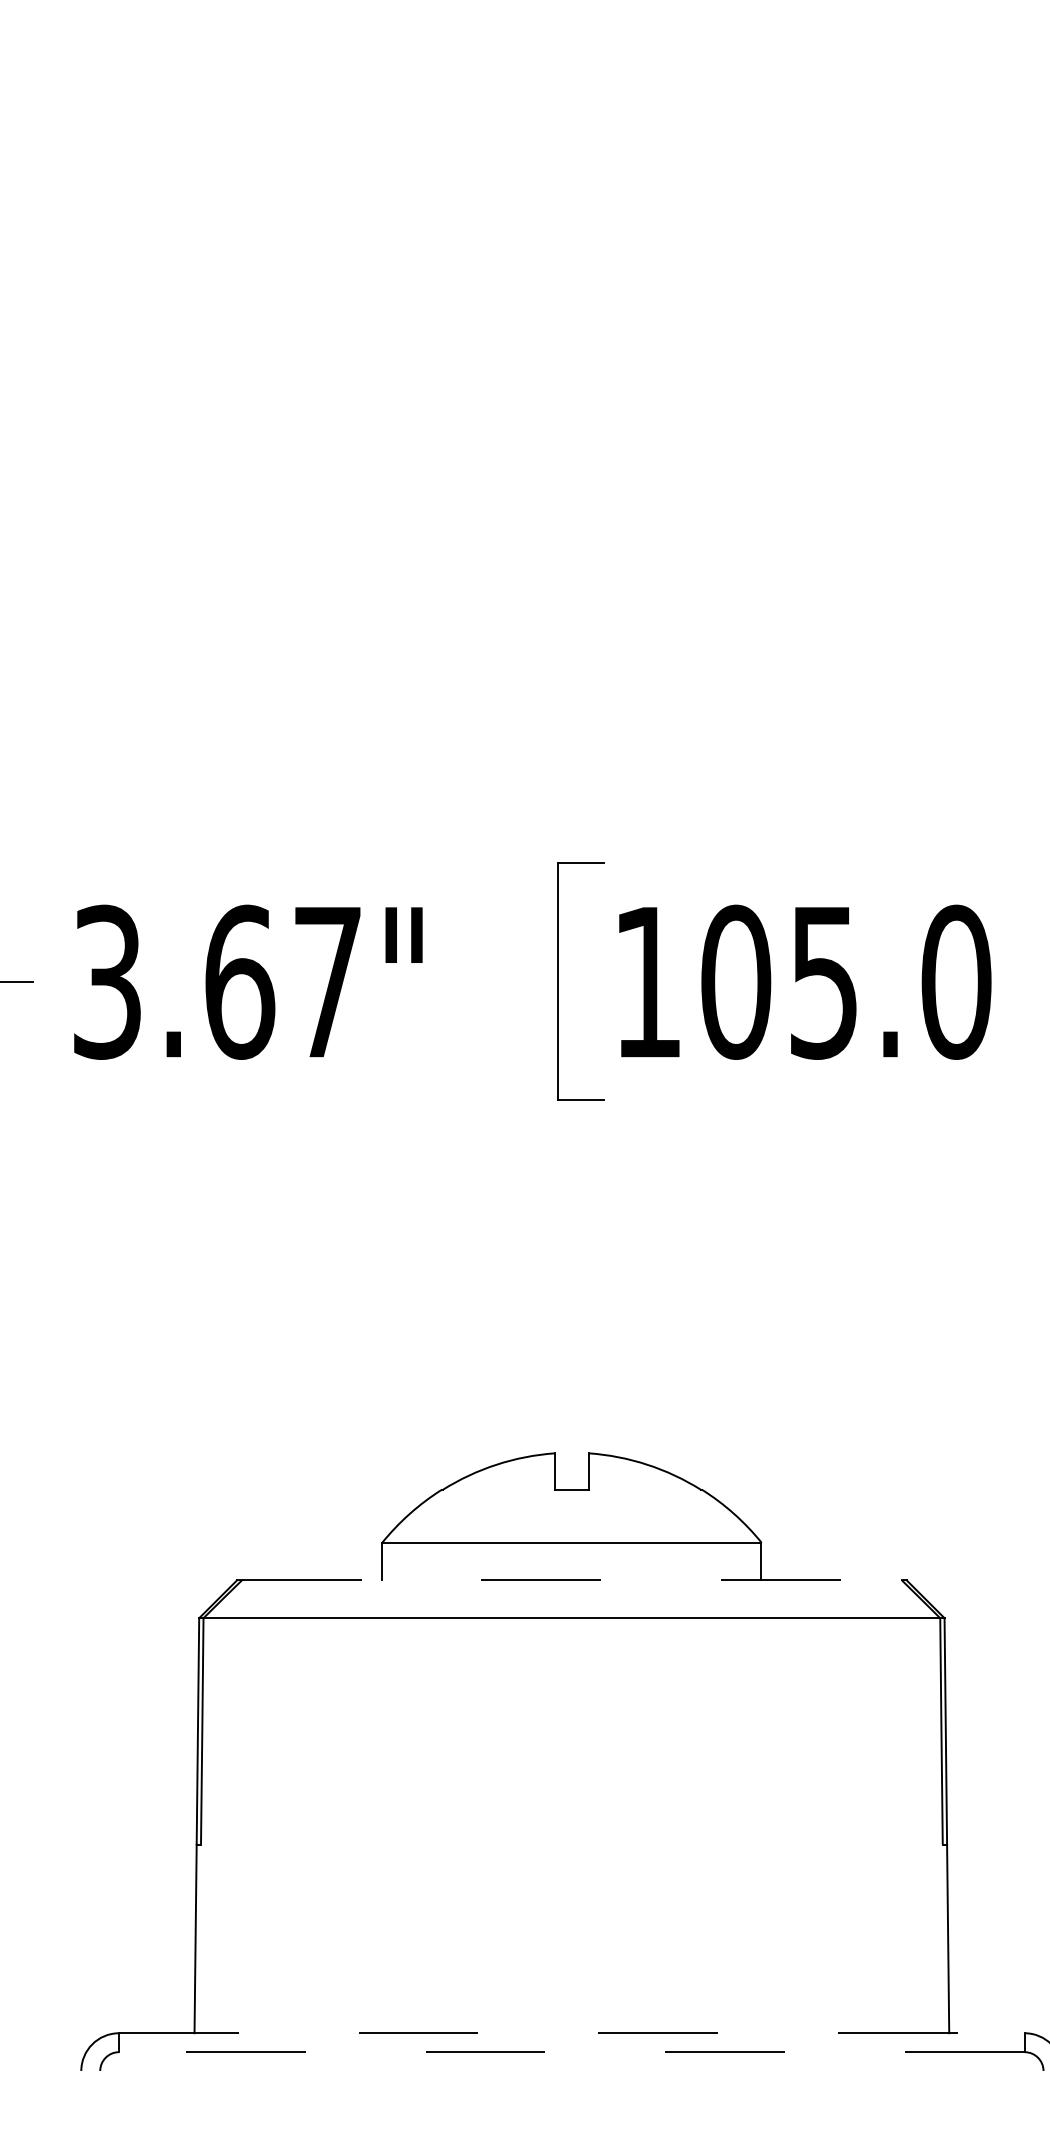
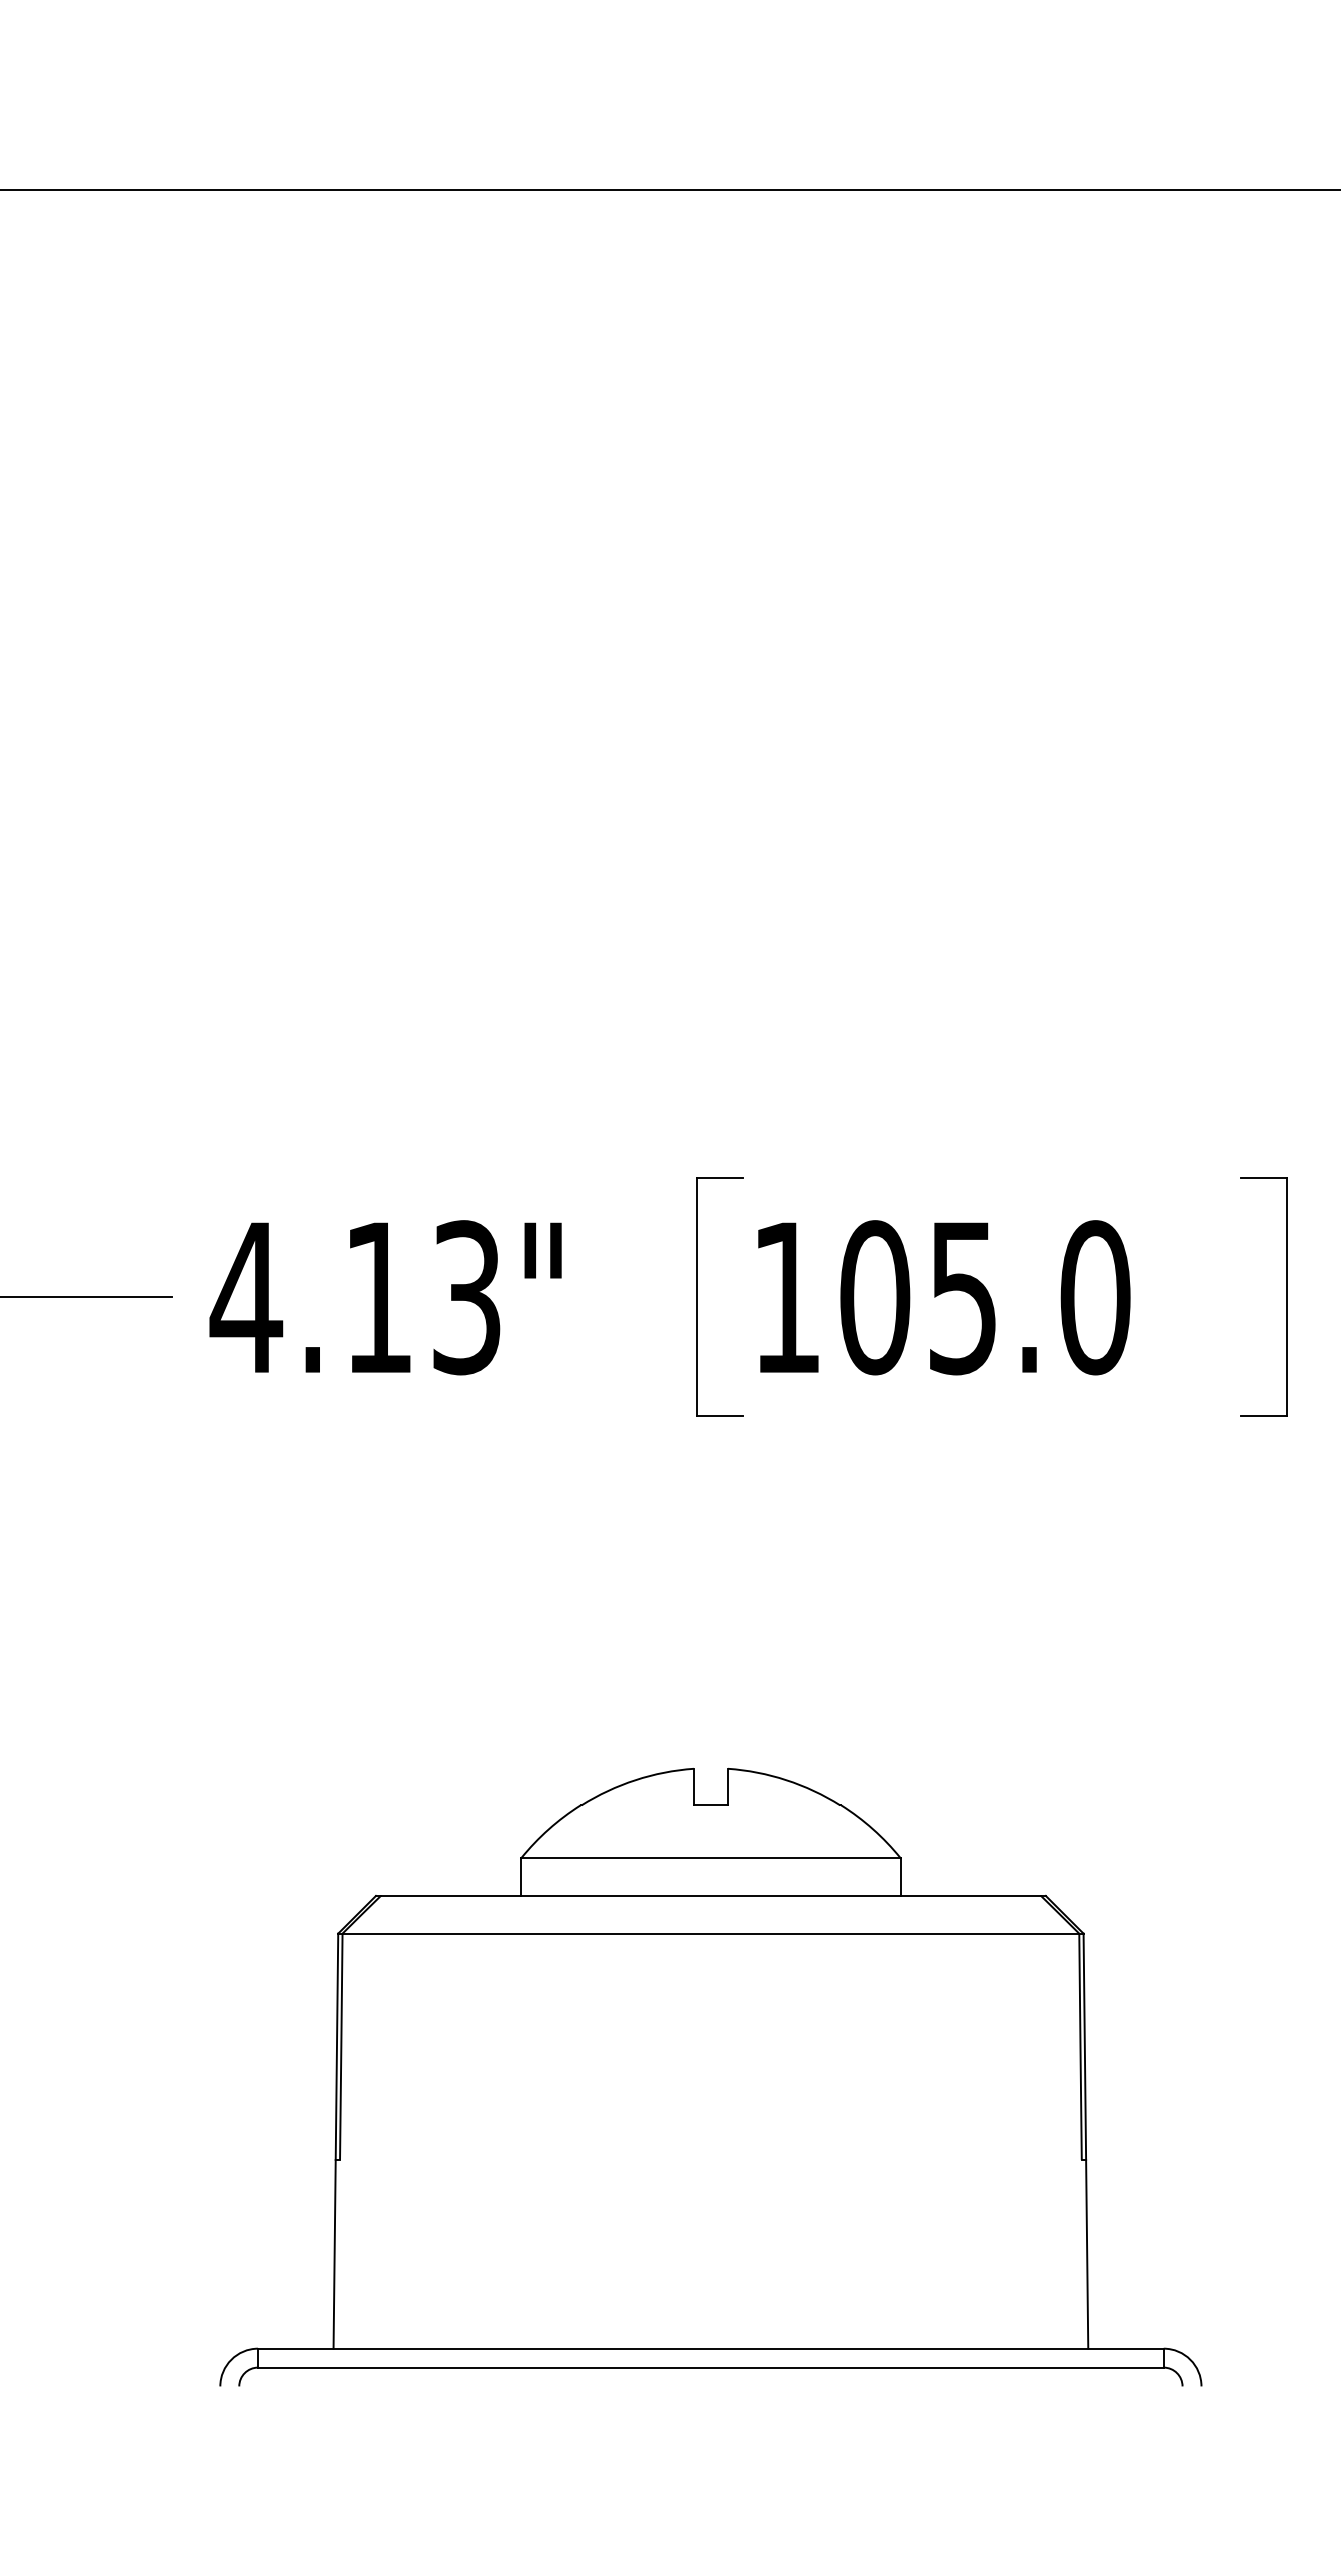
text: (215, 982) -> (354, 1297), 3.67" -> 4.13"
line: (572, 1580) -> (711, 1895), dashed -> solid
line: (571, 2033) -> (710, 2348), dashed -> solid
line: (571, 2052) -> (710, 2367), dashed -> solid

